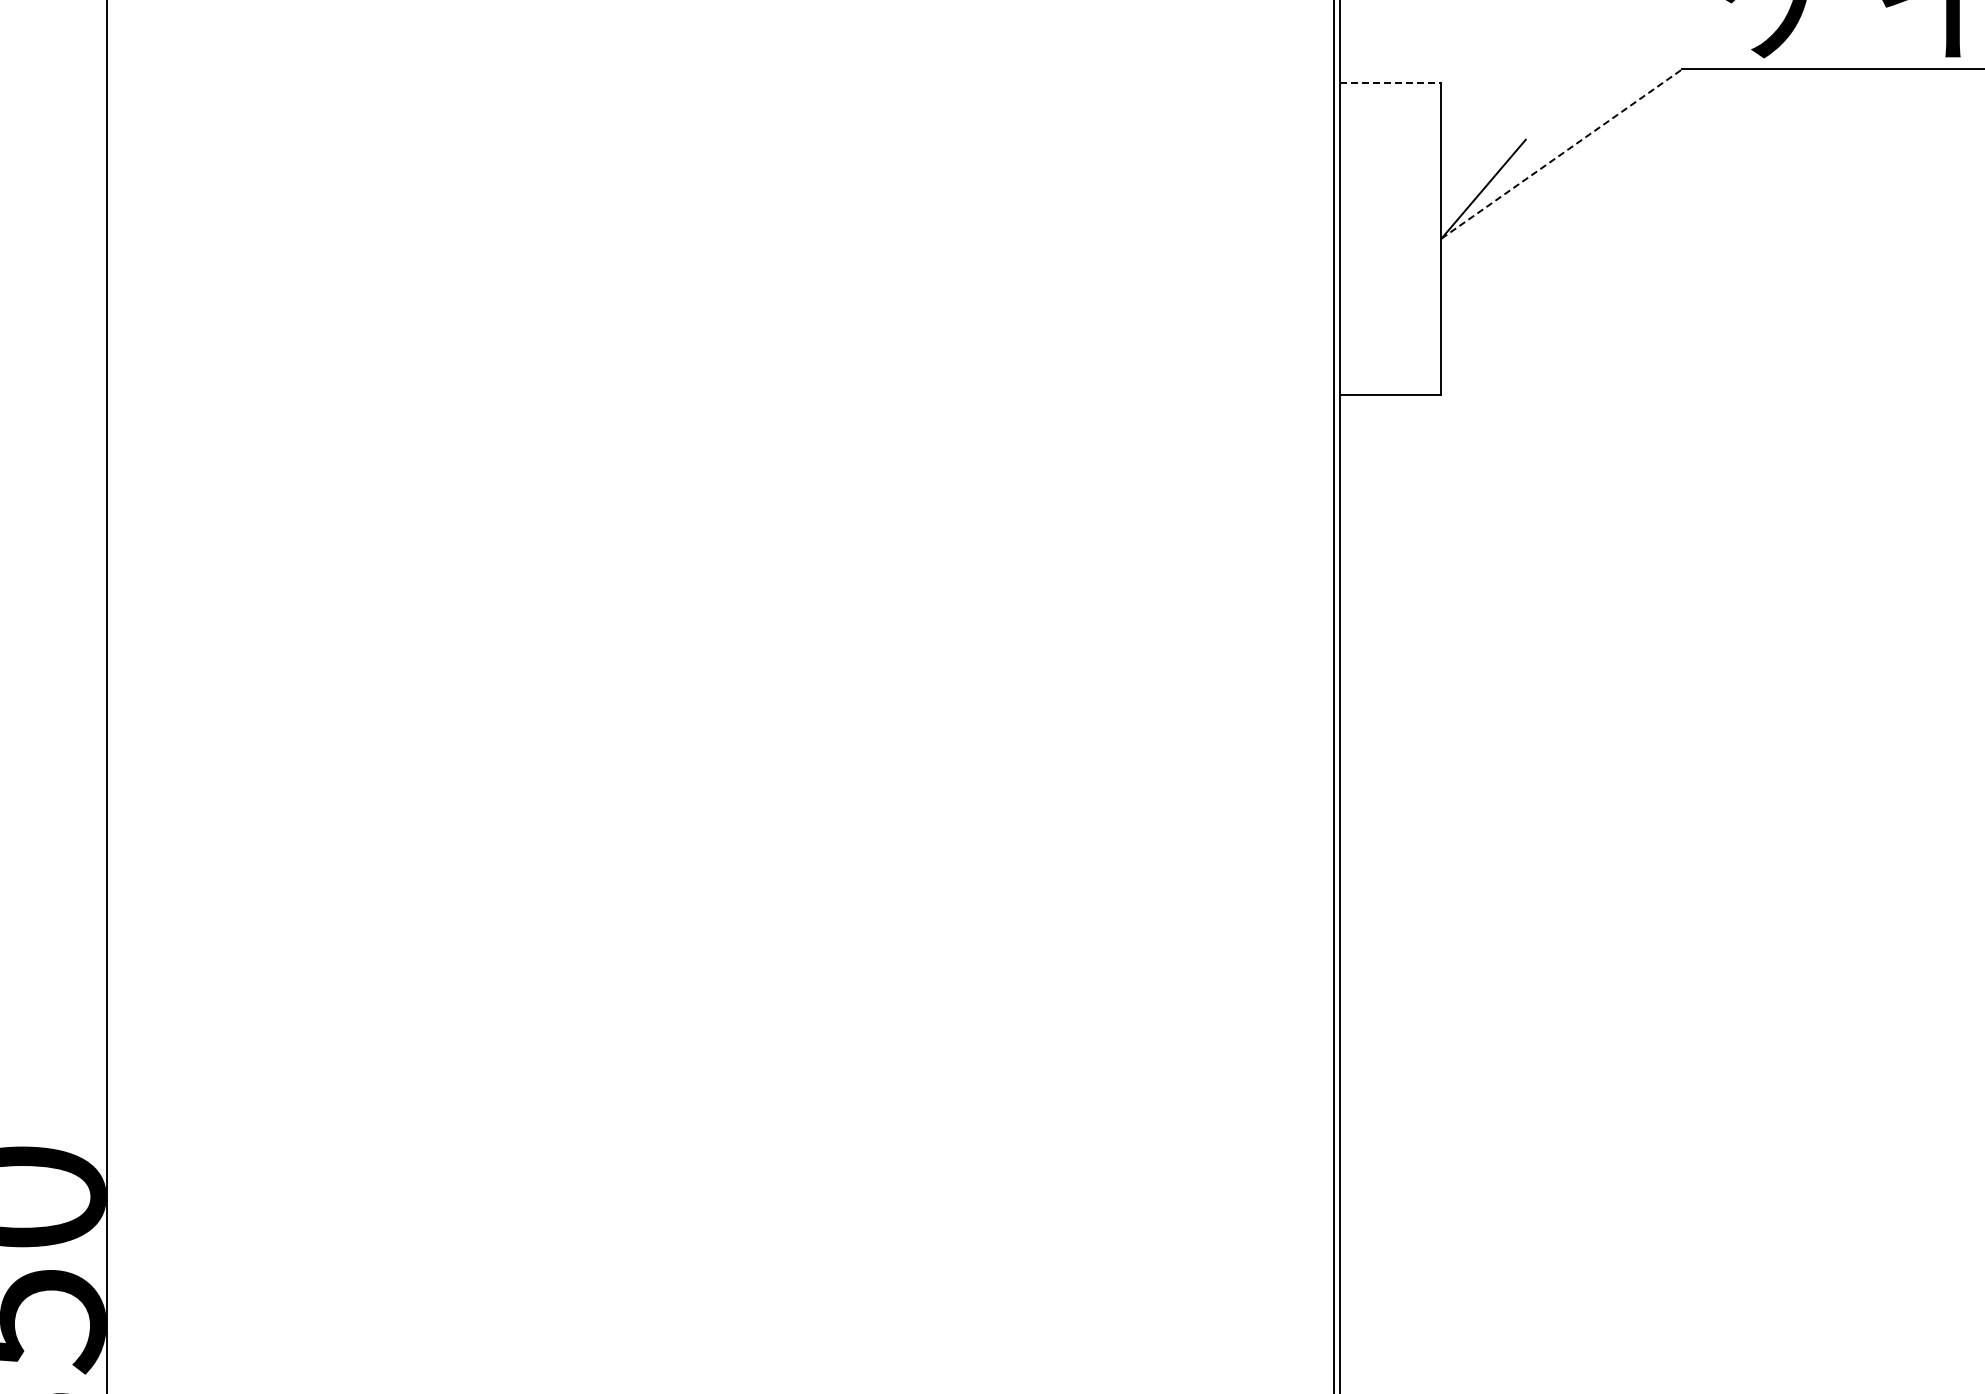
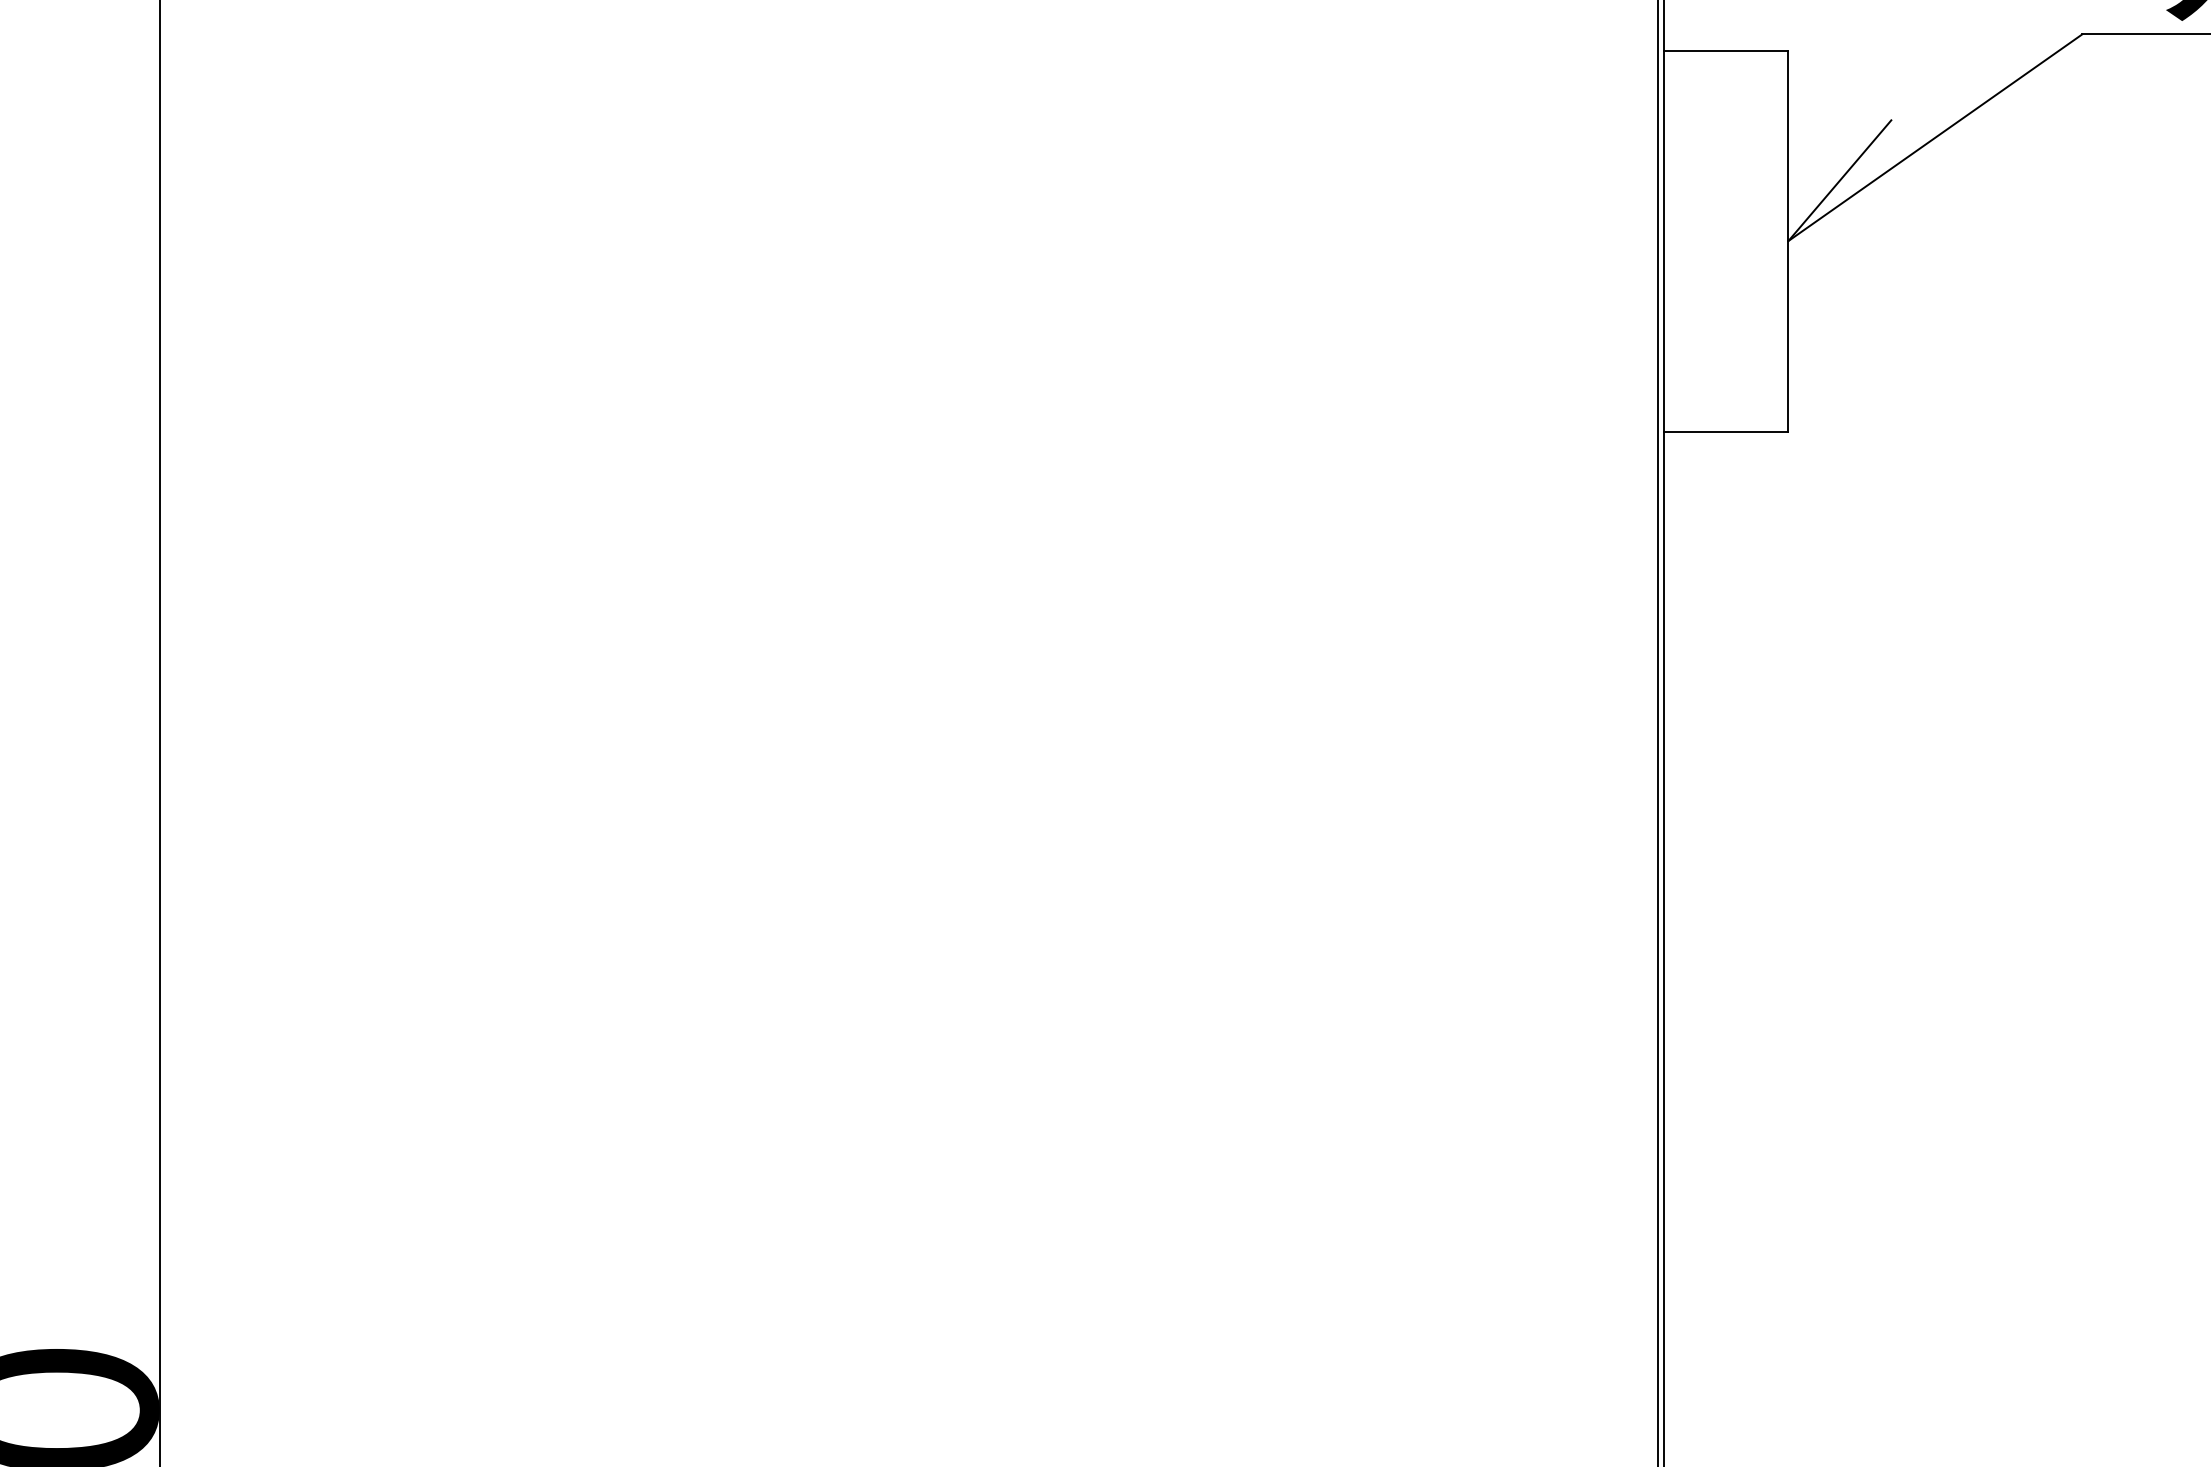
line: (1390, 82) -> (1726, 50), dashed -> solid
line: (1562, 153) -> (1936, 137), dashed -> solid

